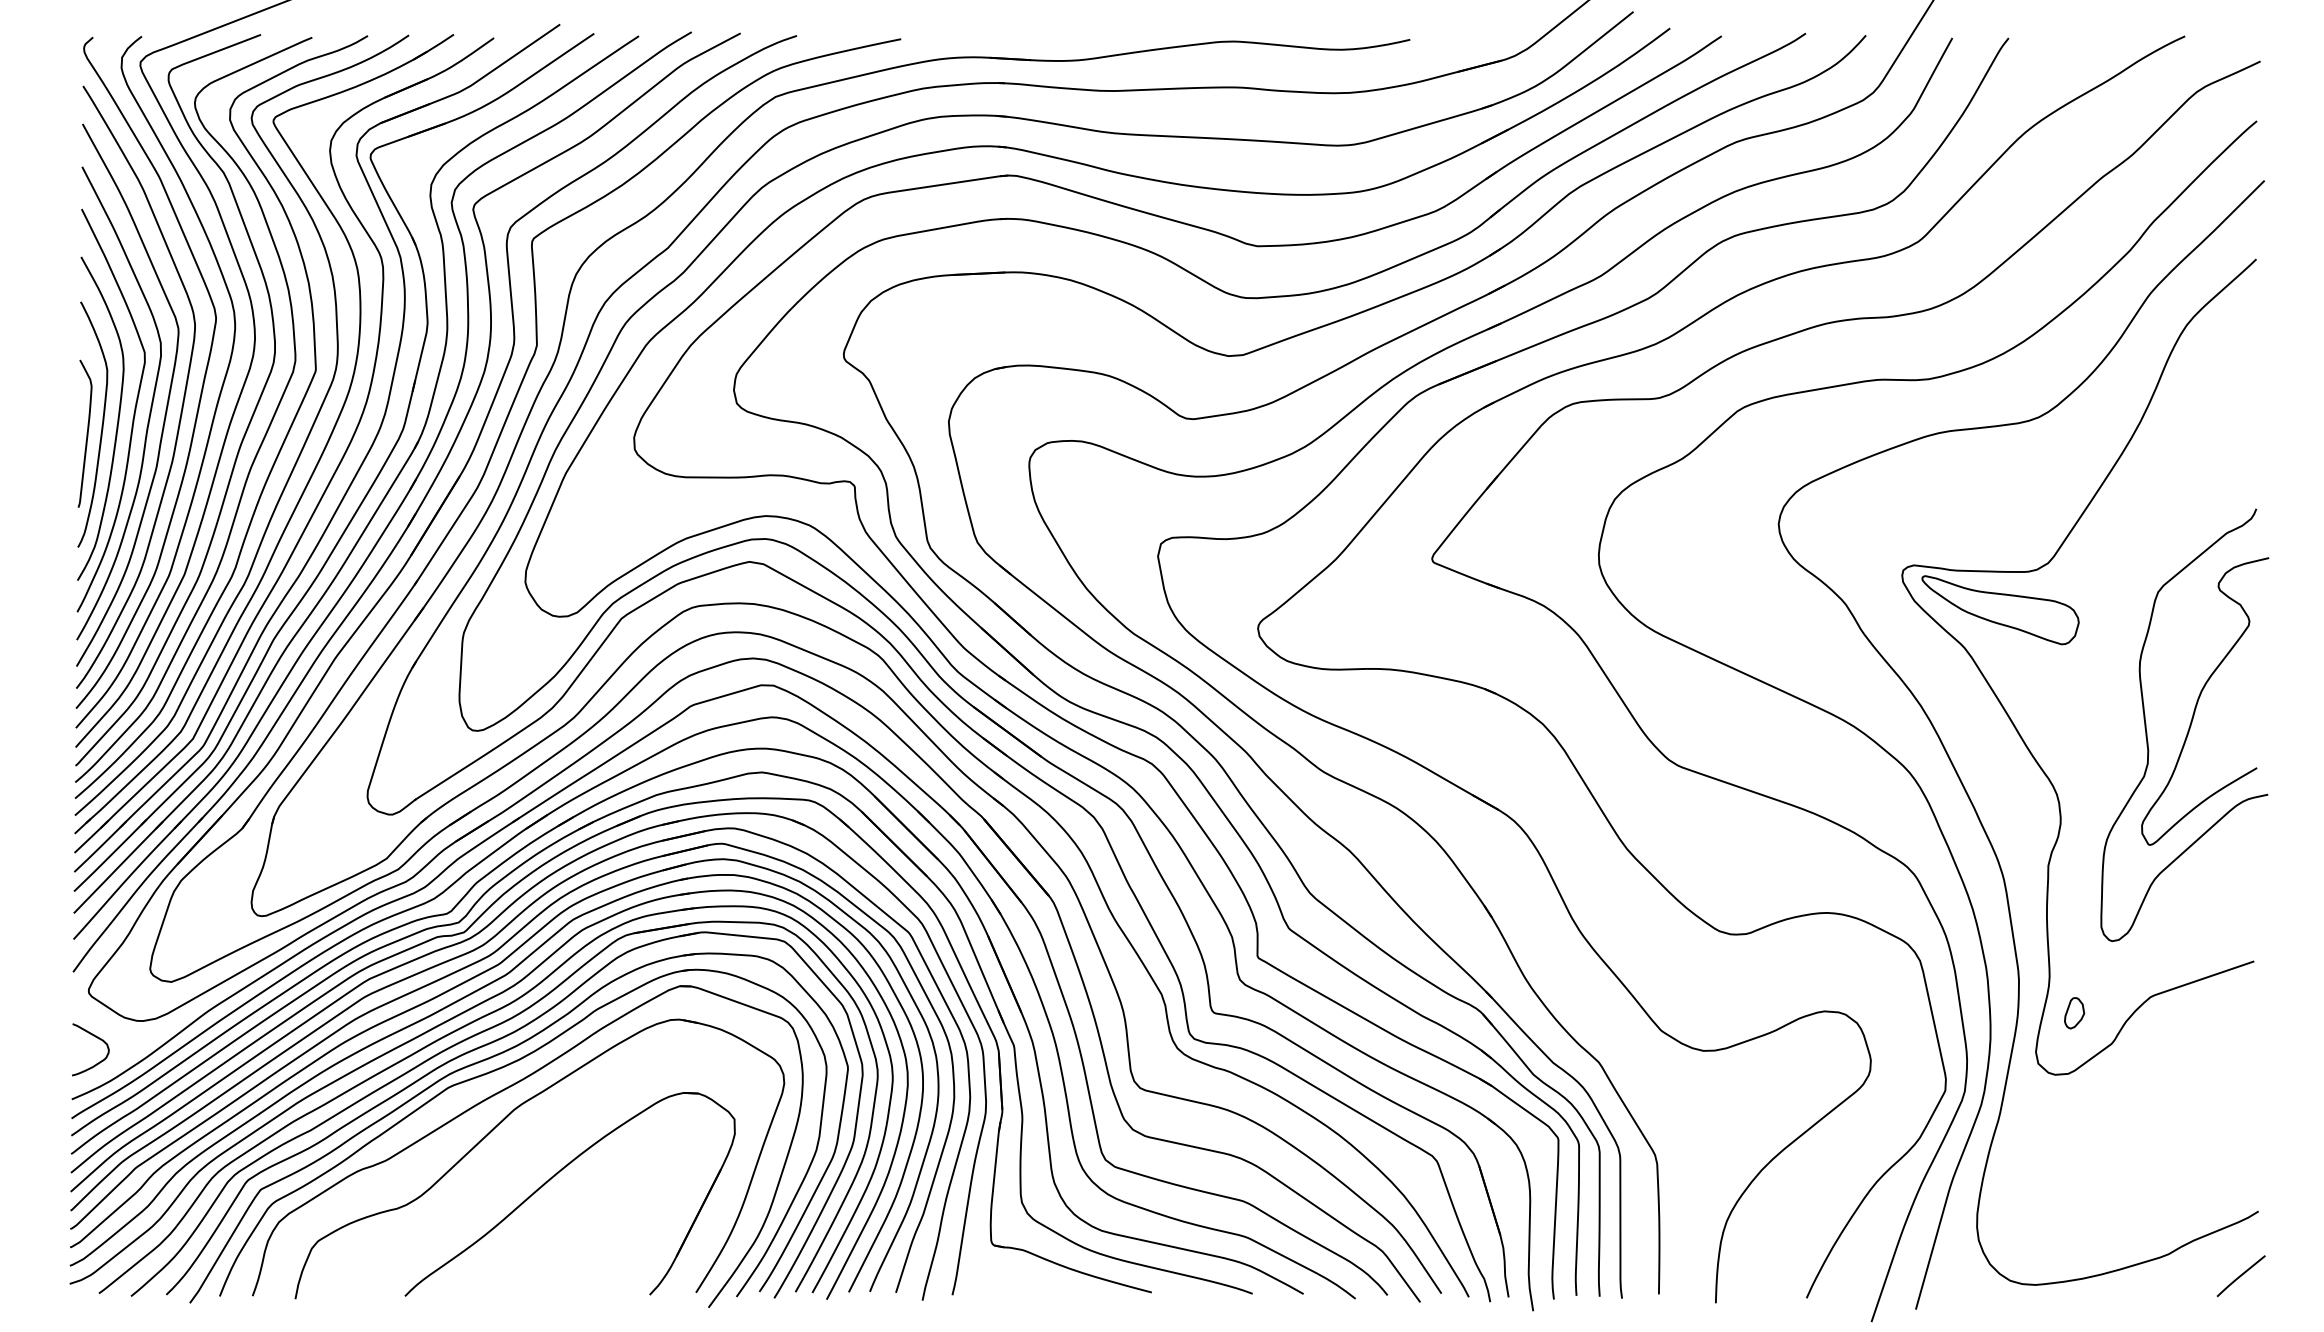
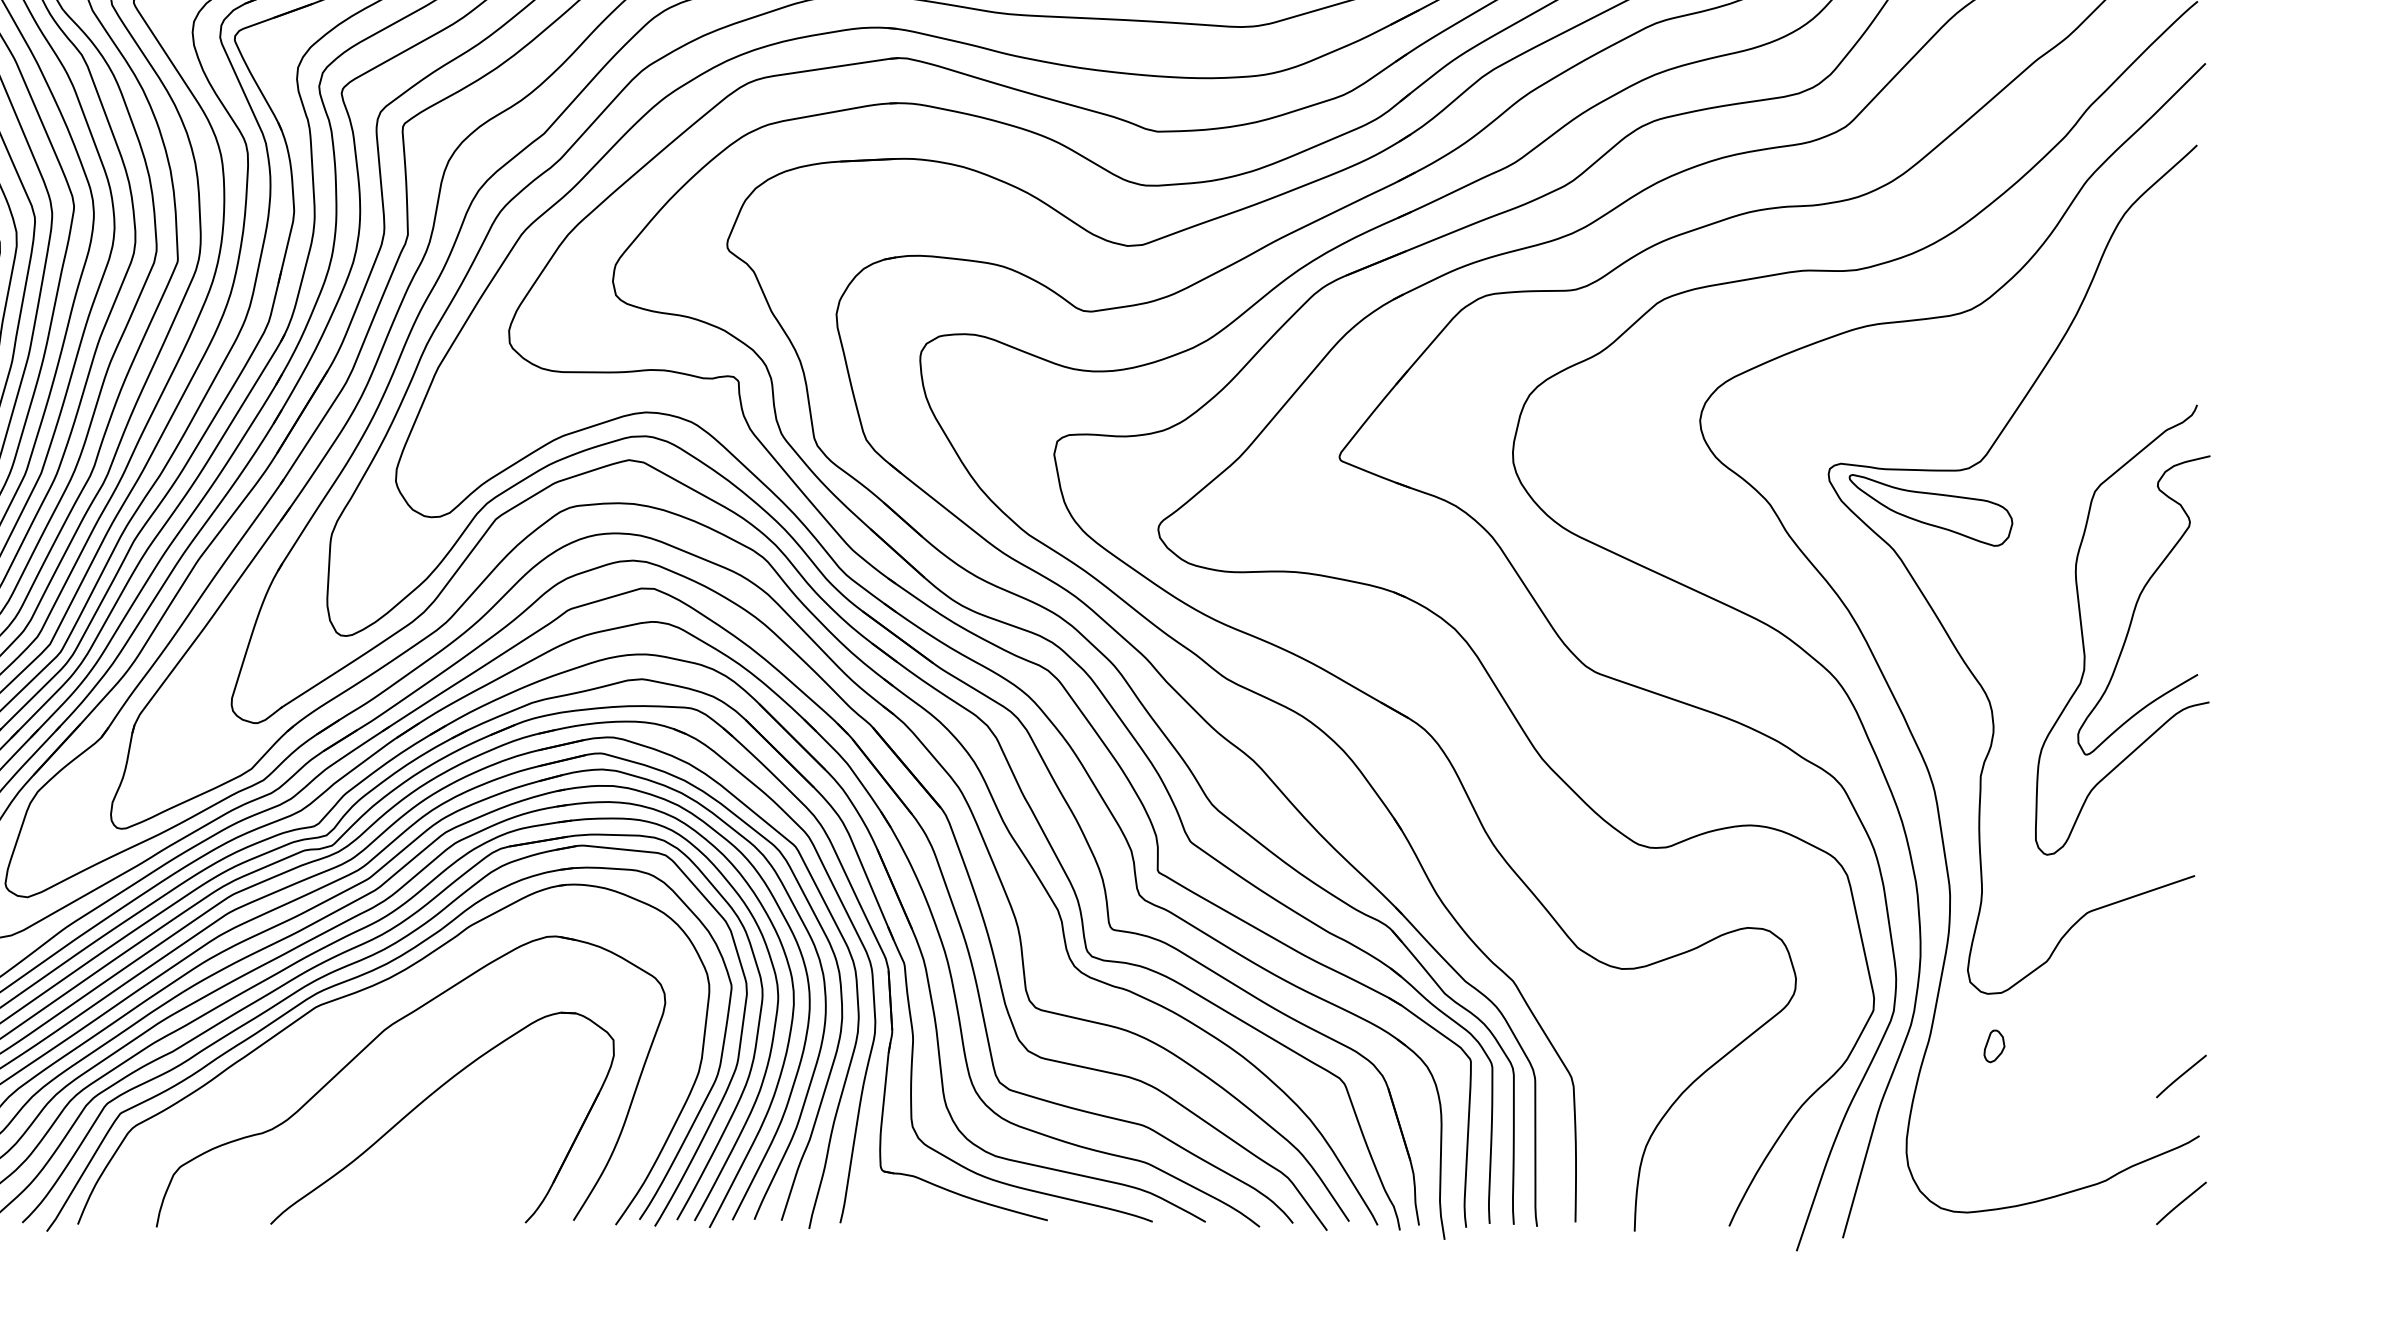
part: (2074, 1013) -> (1994, 1046), moved
part: (501, 1092) -> (371, 1012), removed
line: (2240, 1154) -> (2180, 1076), added

